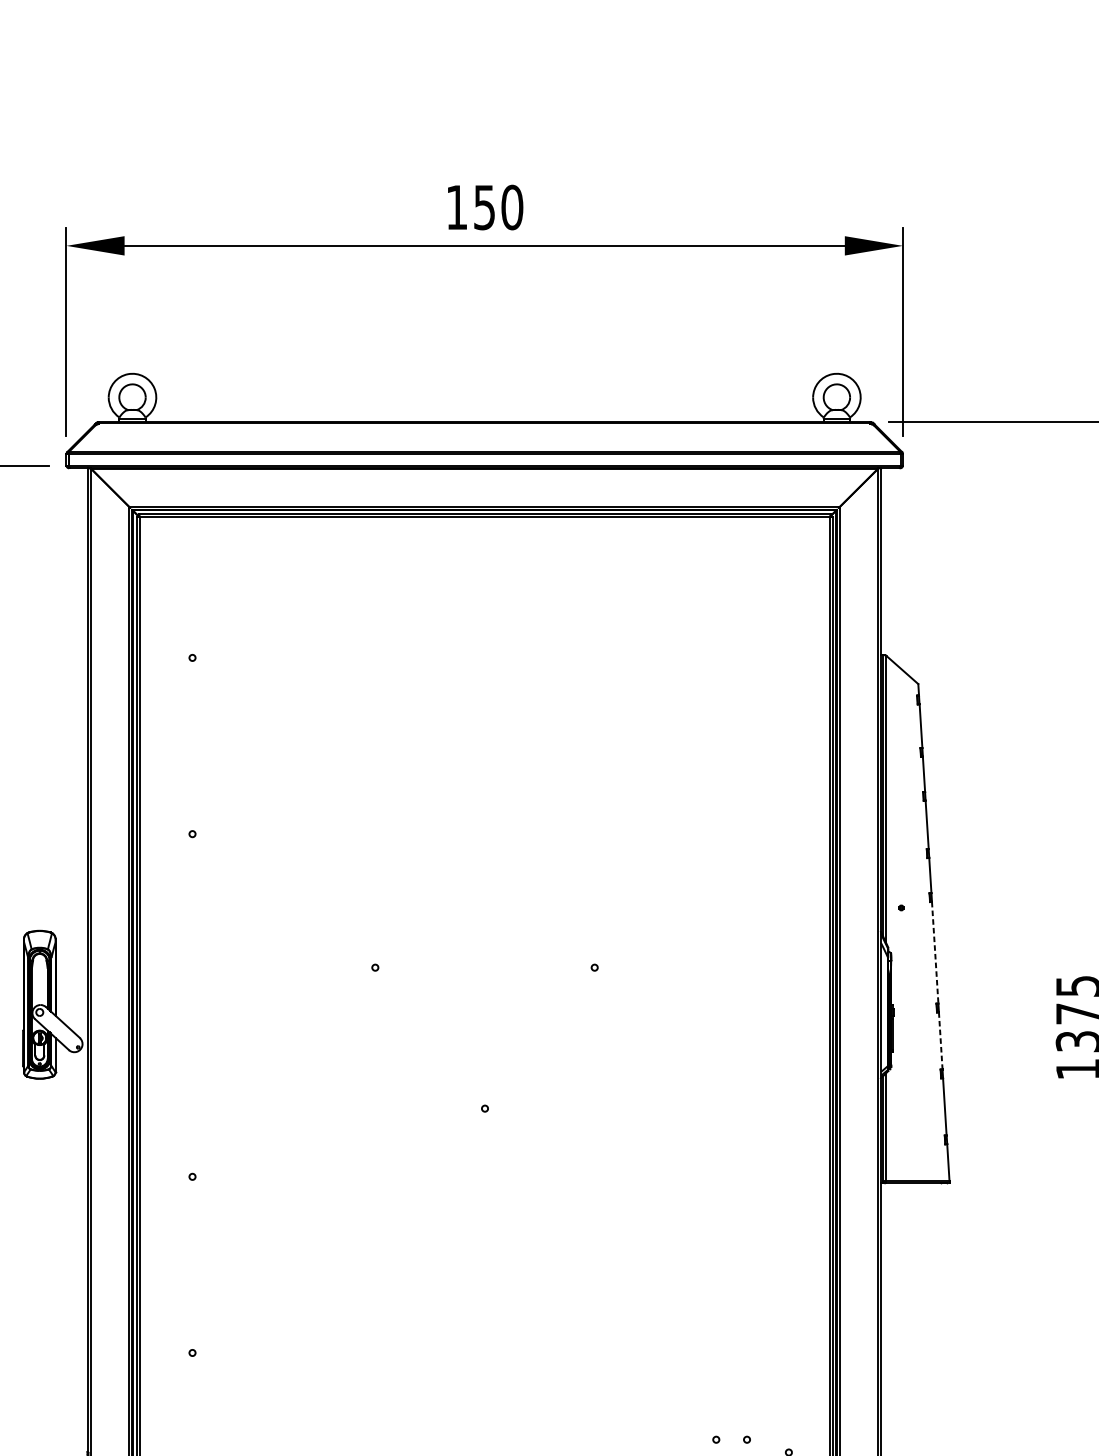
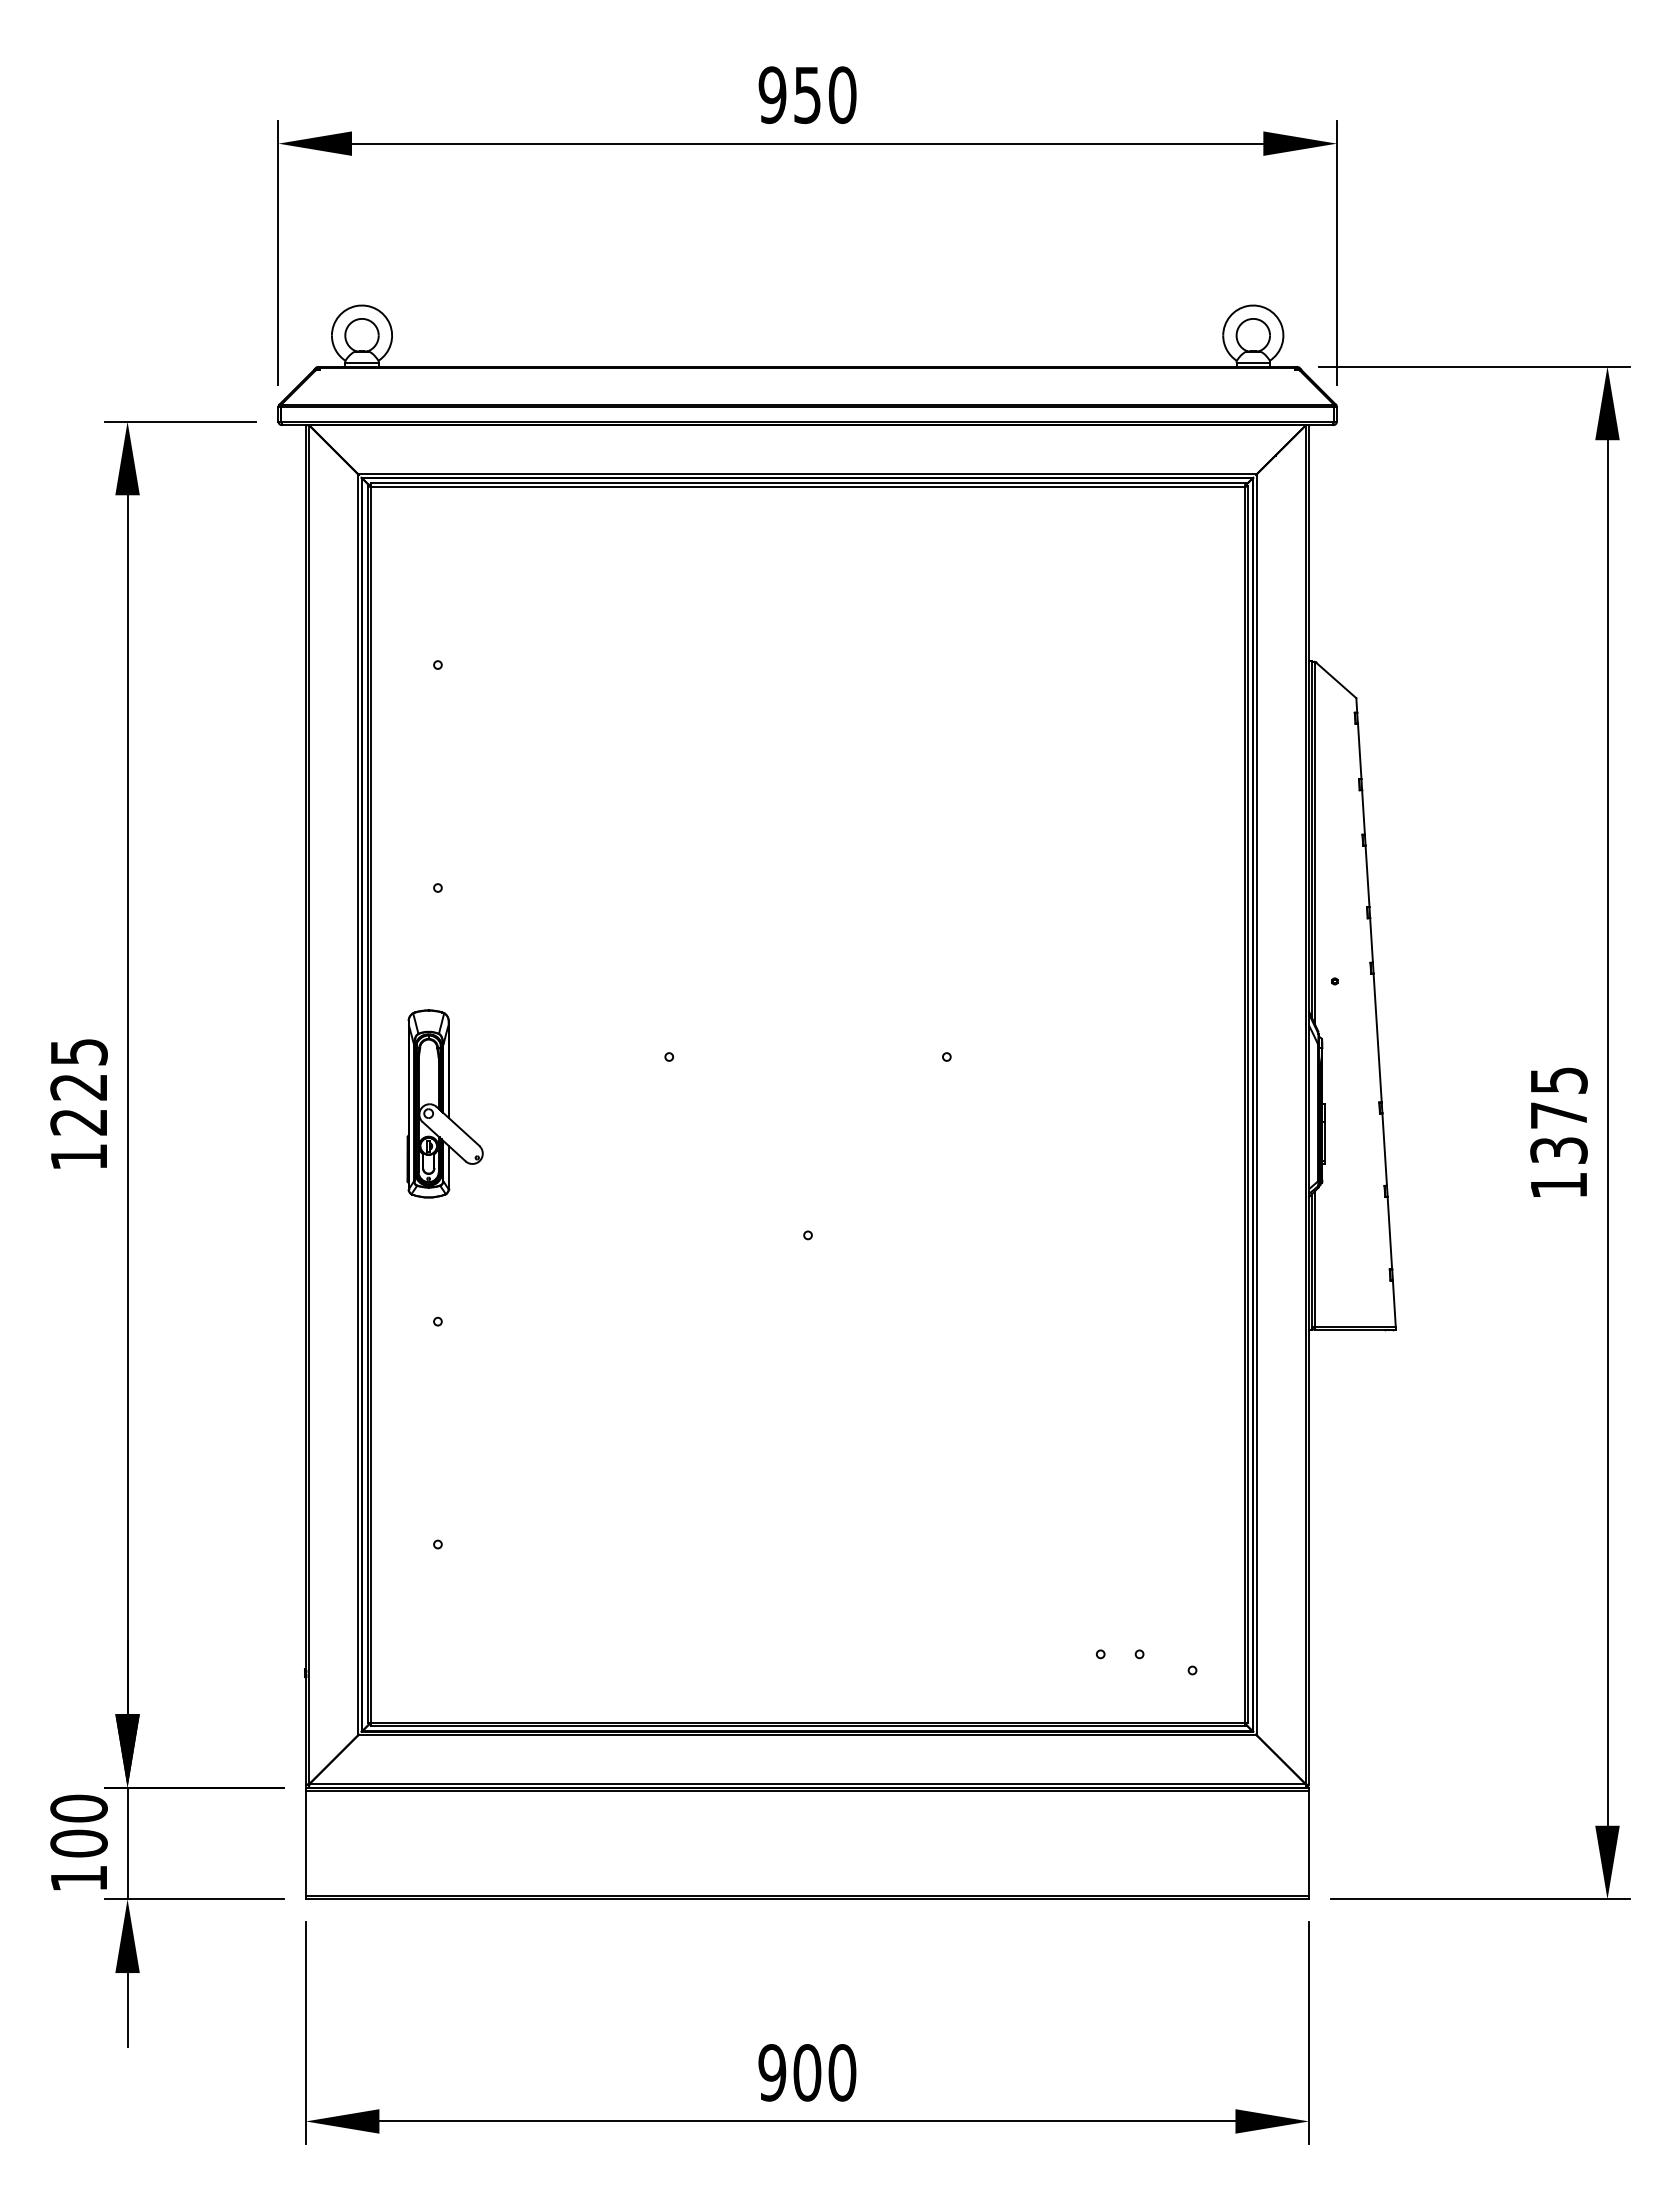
text: (456, 207) -> (772, 95), 150 -> 950
line: (935, 953) -> (1377, 1038), dashed -> solid
part: (52, 1004) -> (444, 1103), moved
line: (940, 1041) -> (1384, 1150), dashed -> solid

